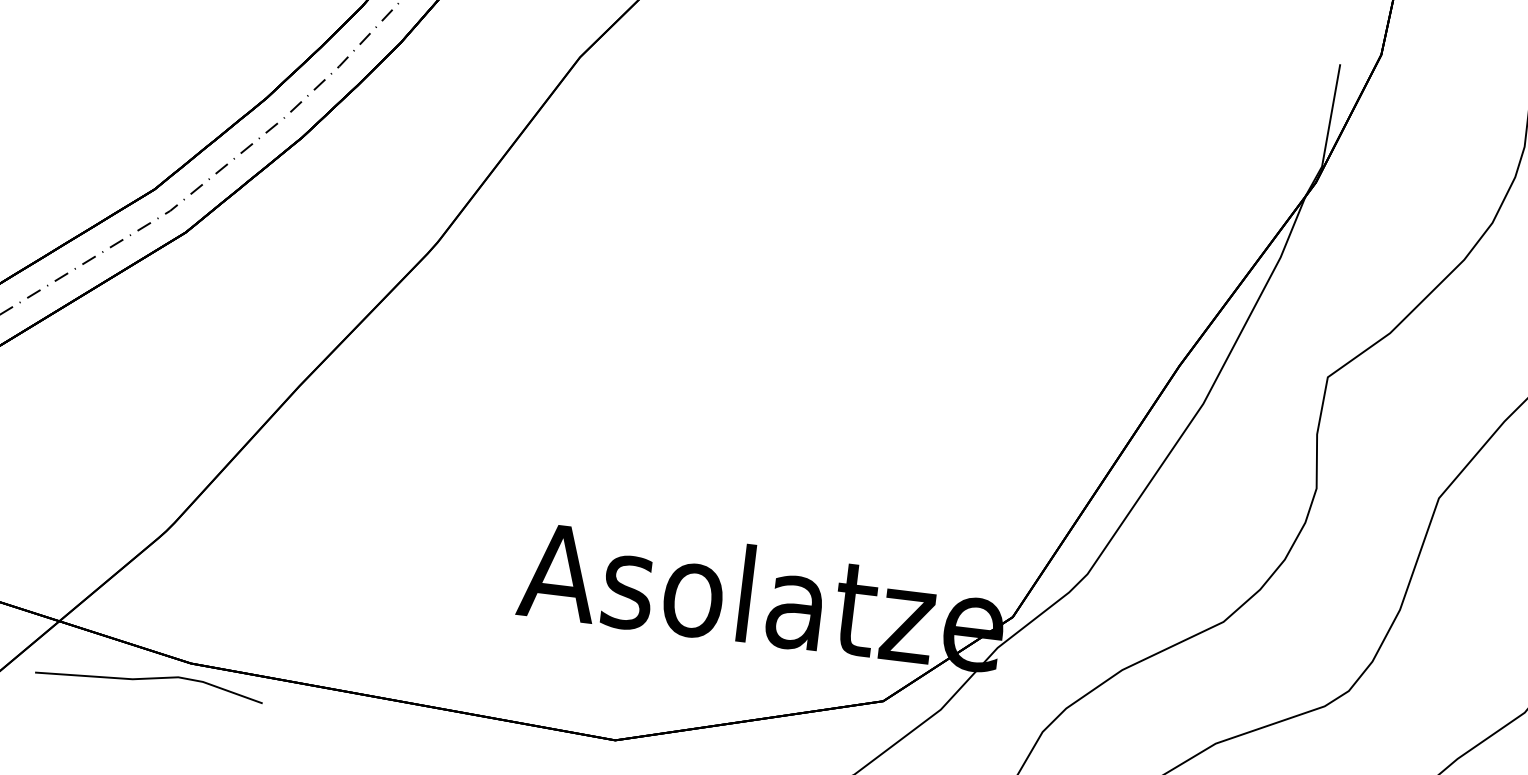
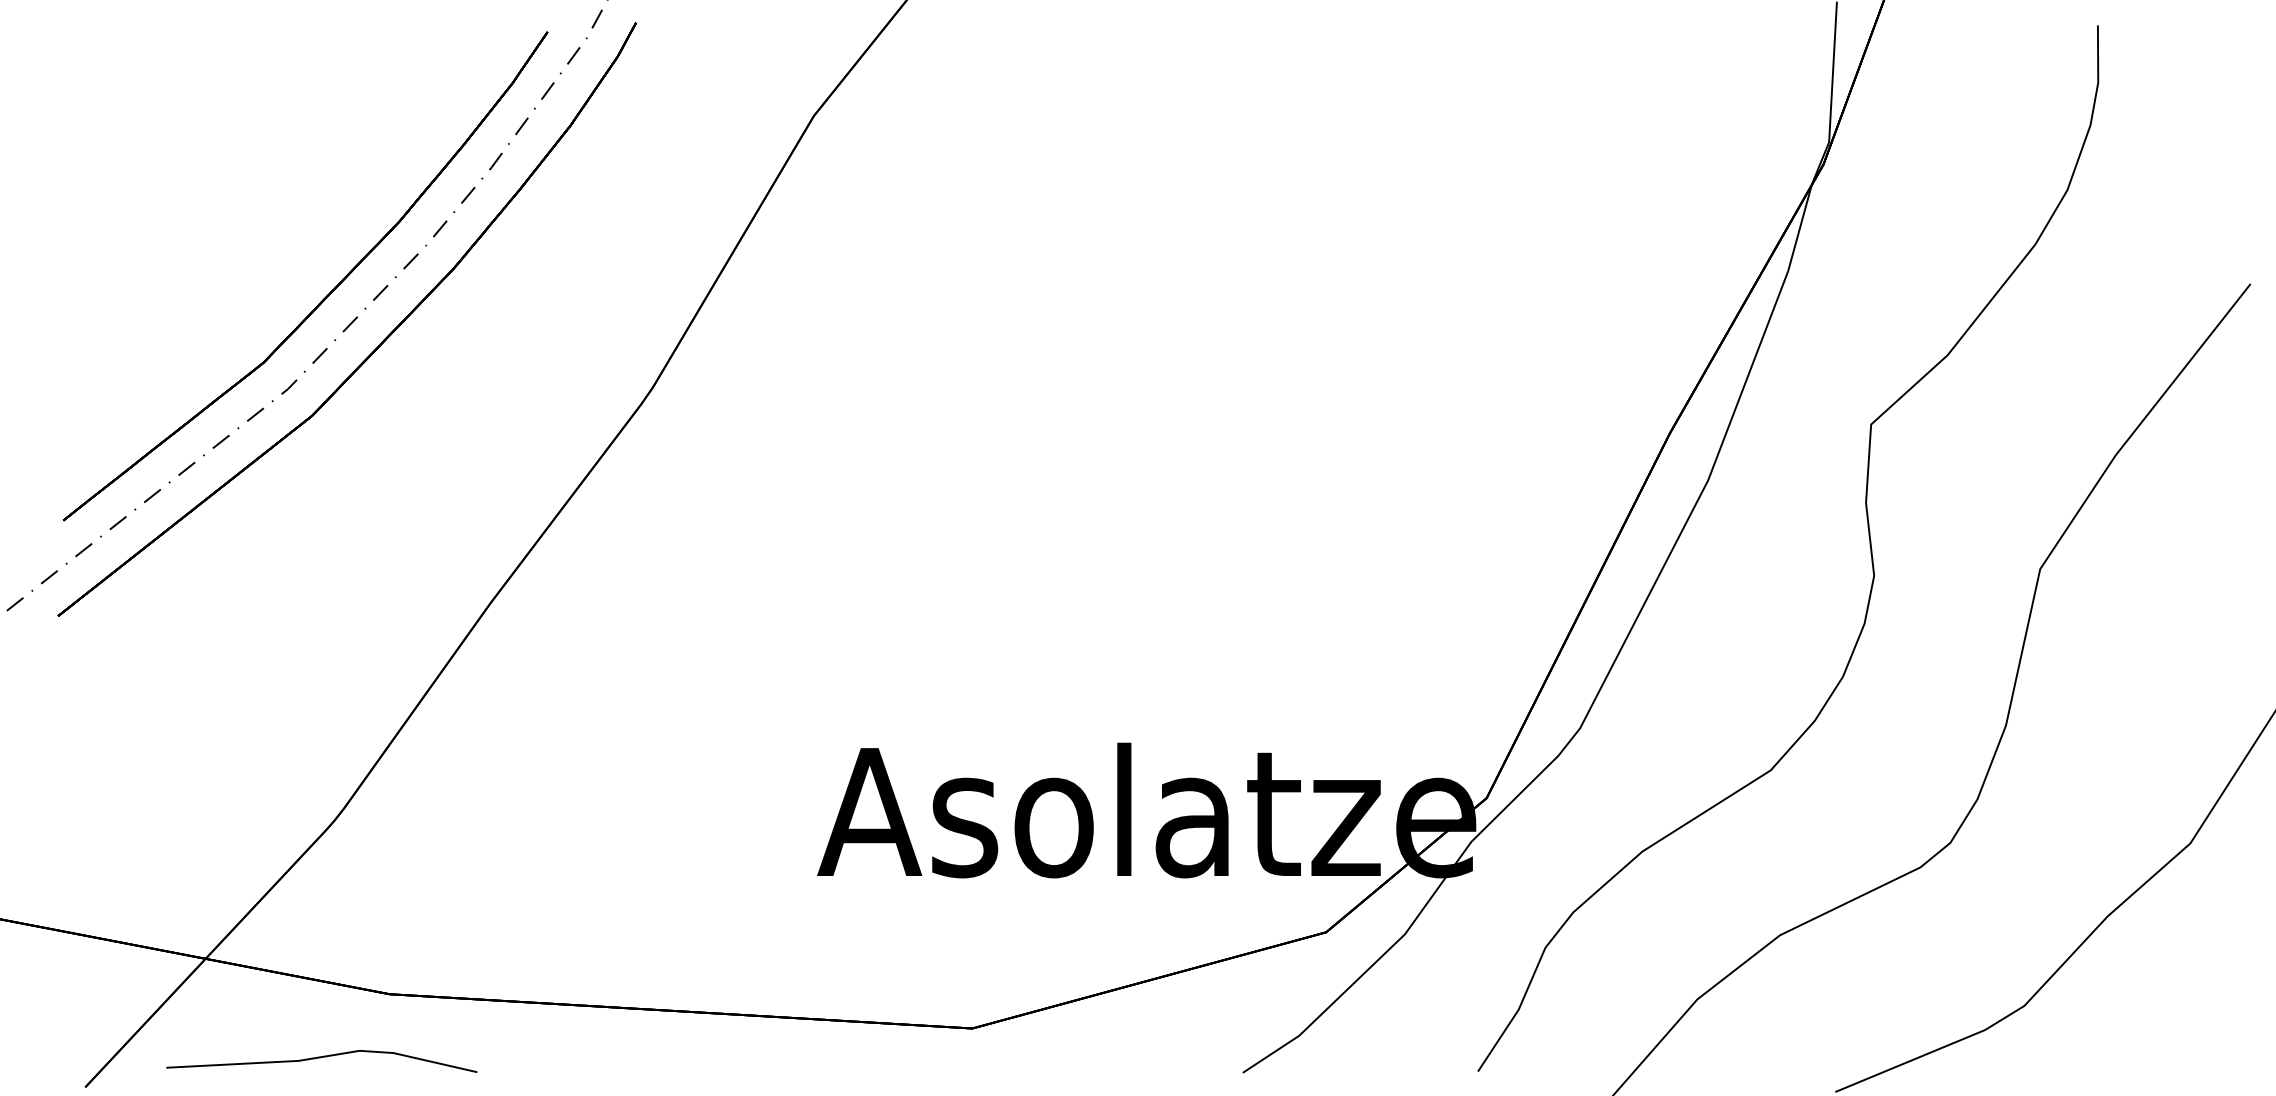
line: (148, 679) -> (320, 1058), moved

